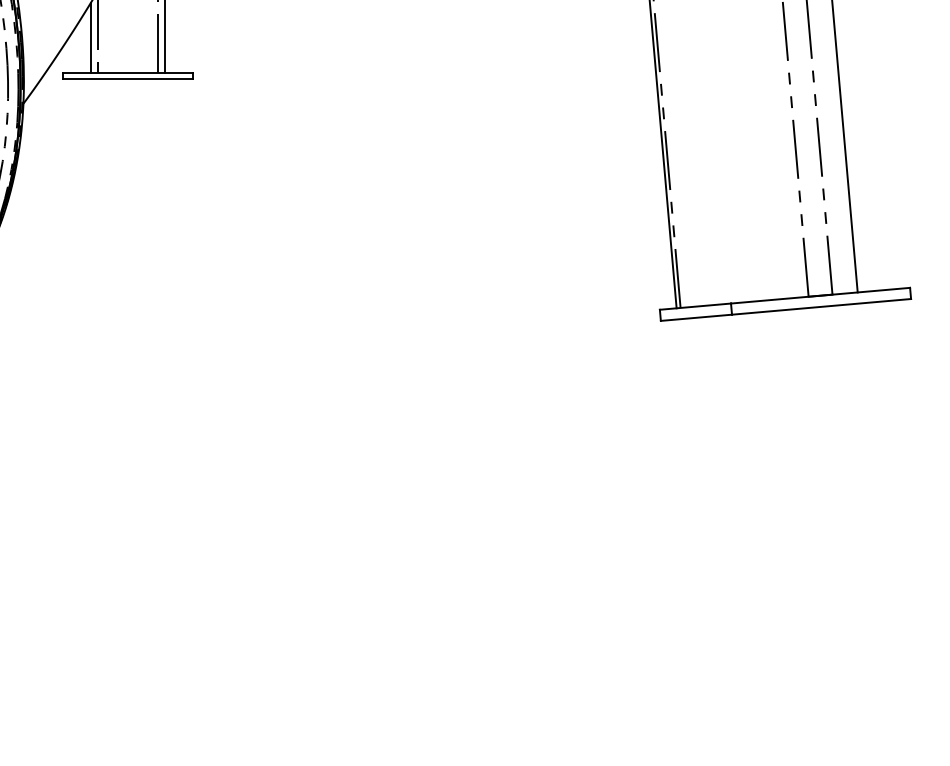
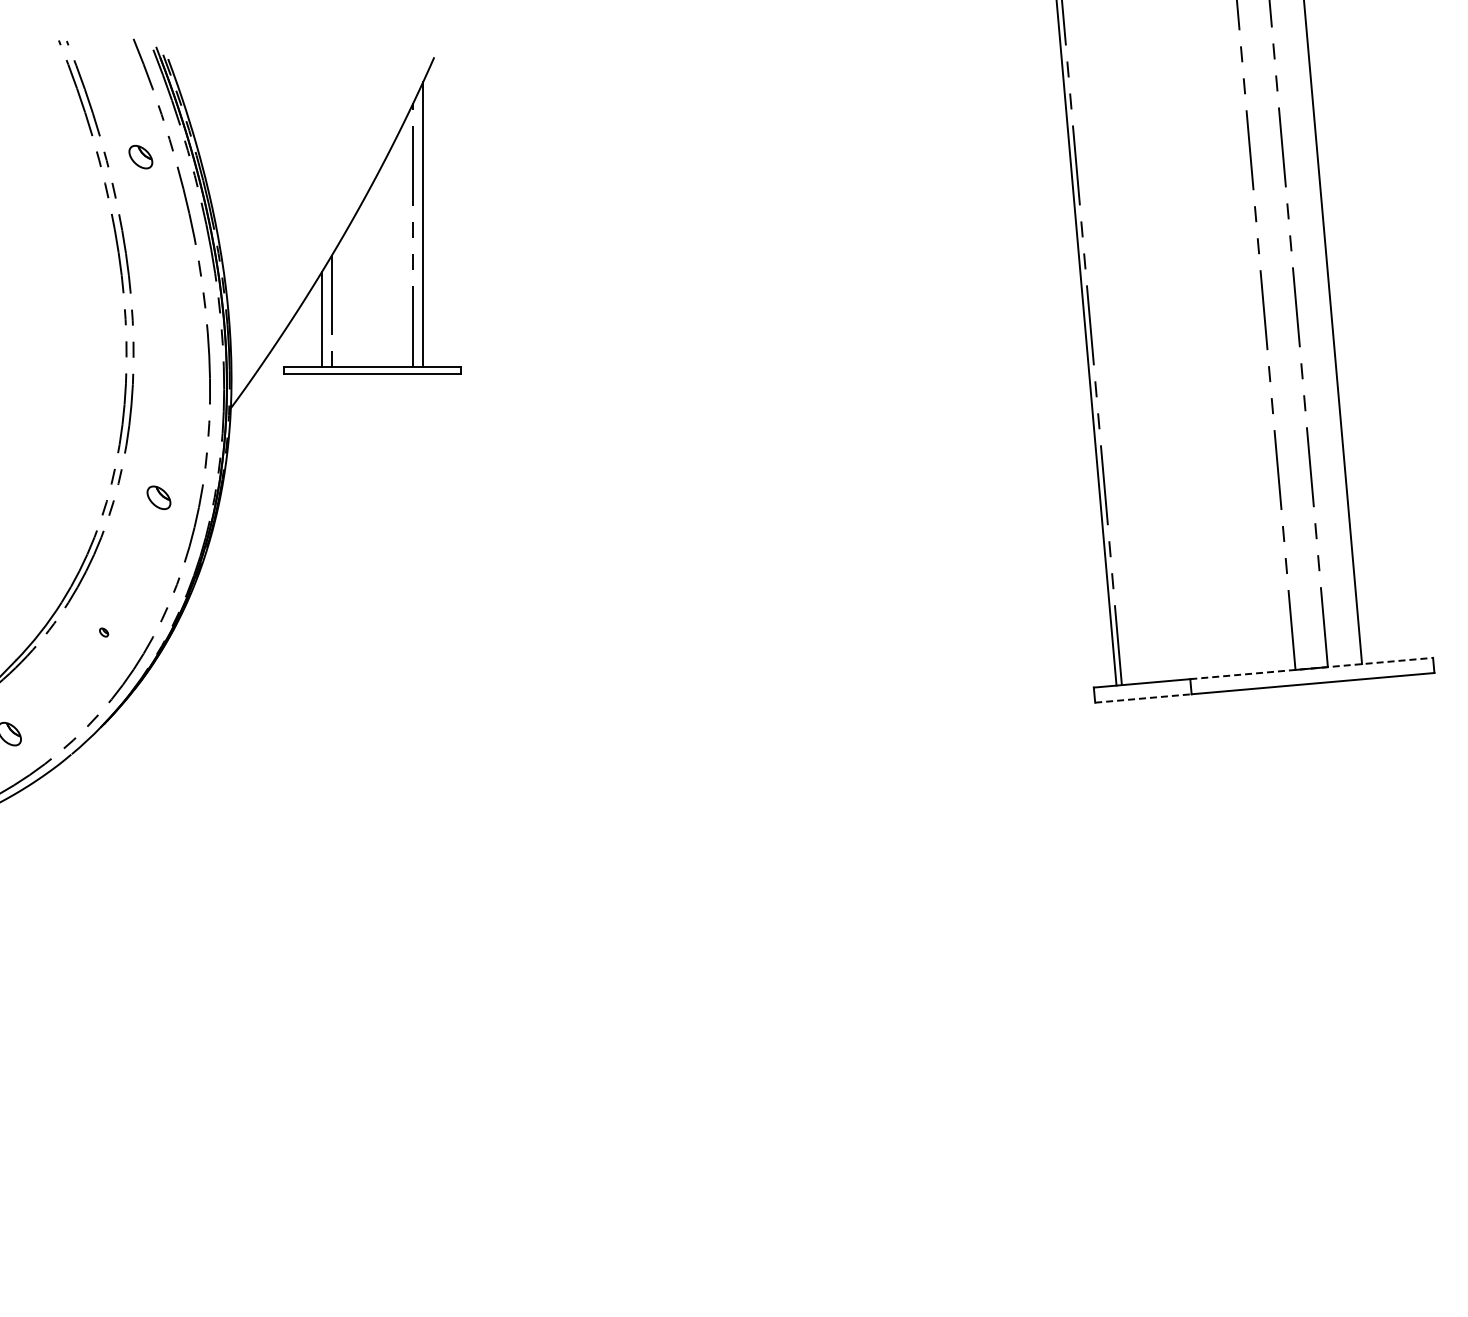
line: (820, 295) -> (1311, 668), solid -> dashed
line: (696, 317) -> (1143, 698), solid -> dashed

